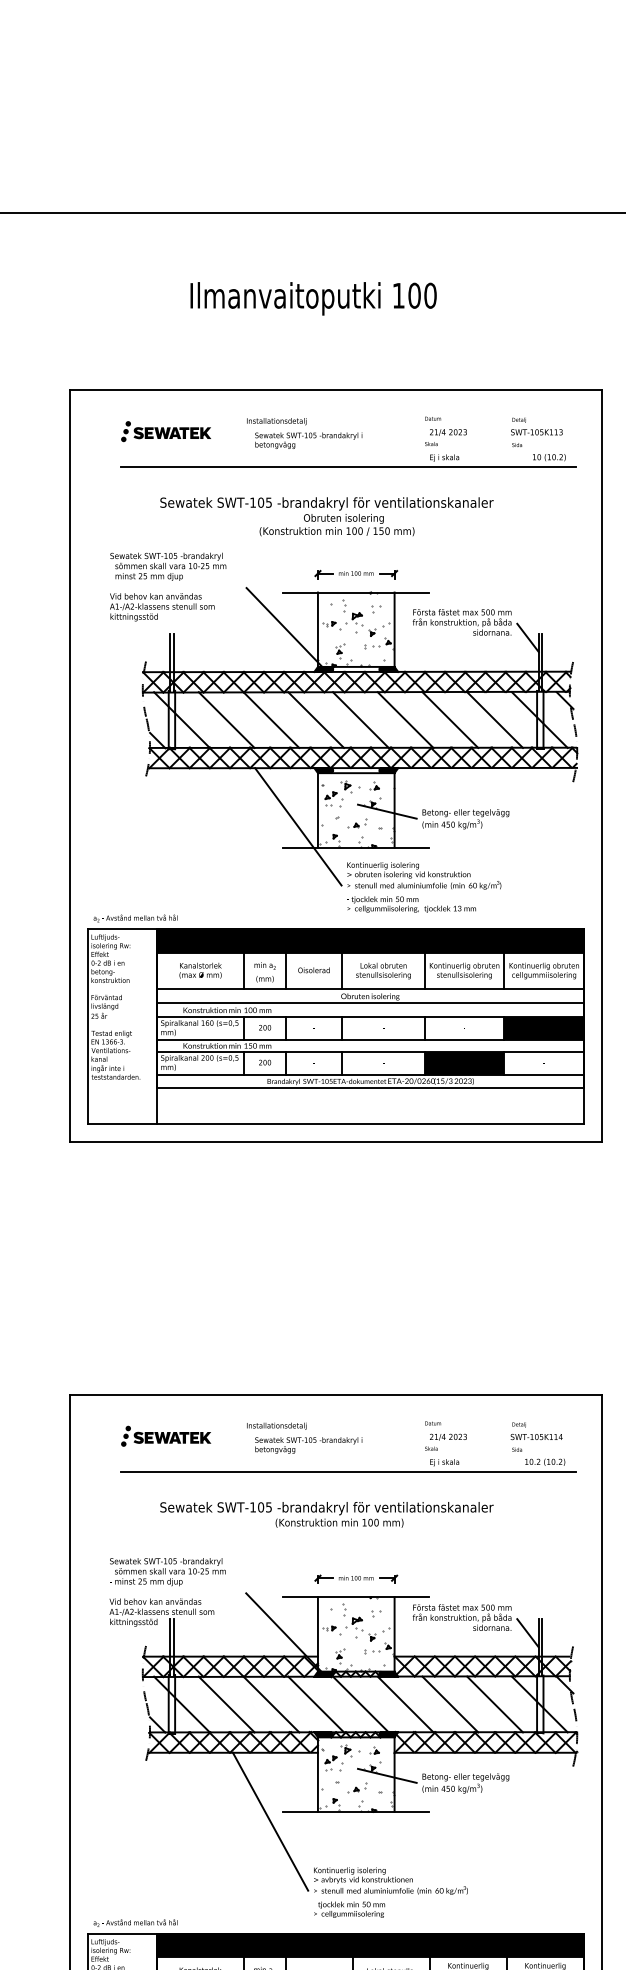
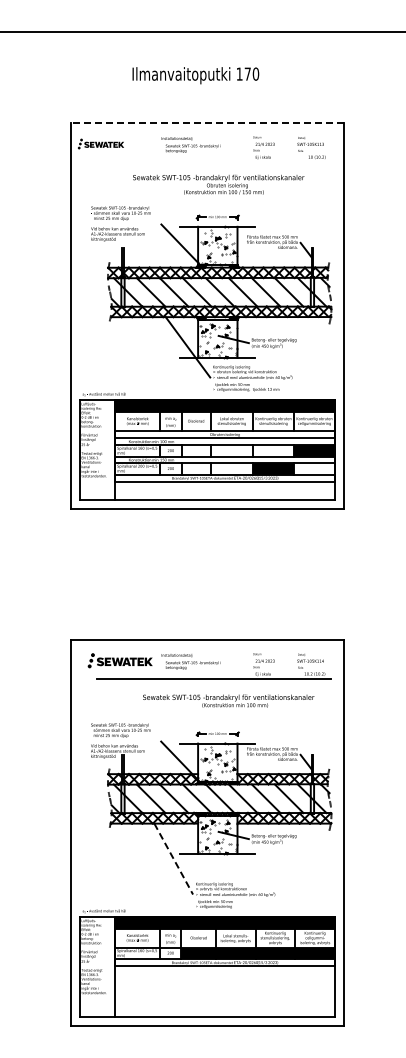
text: (414, 294) -> (247, 73), 100 -> 170
line: (336, 389) -> (207, 122), solid -> dashed
part: (165, 430) -> (100, 143), moved
line: (347, 467) -> (213, 162), removed
text: (326, 516) -> (218, 184), moved
part: (165, 1435) -> (119, 660), size x1.4
text: (326, 1513) -> (228, 700), moved
line: (270, 1822) -> (173, 859), solid -> dashed

